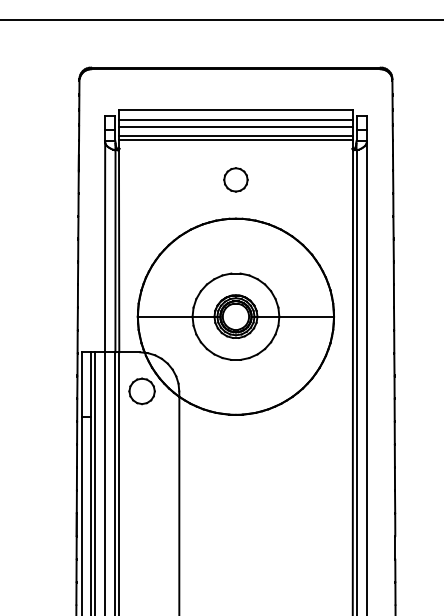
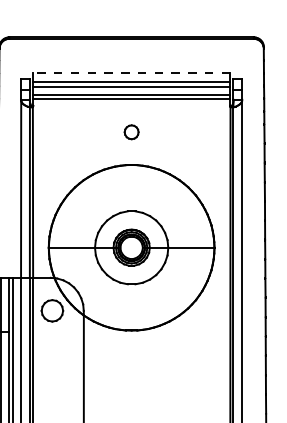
line: (235, 110) -> (131, 73), solid -> dashed
part: (235, 179) -> (131, 131), size x0.7

